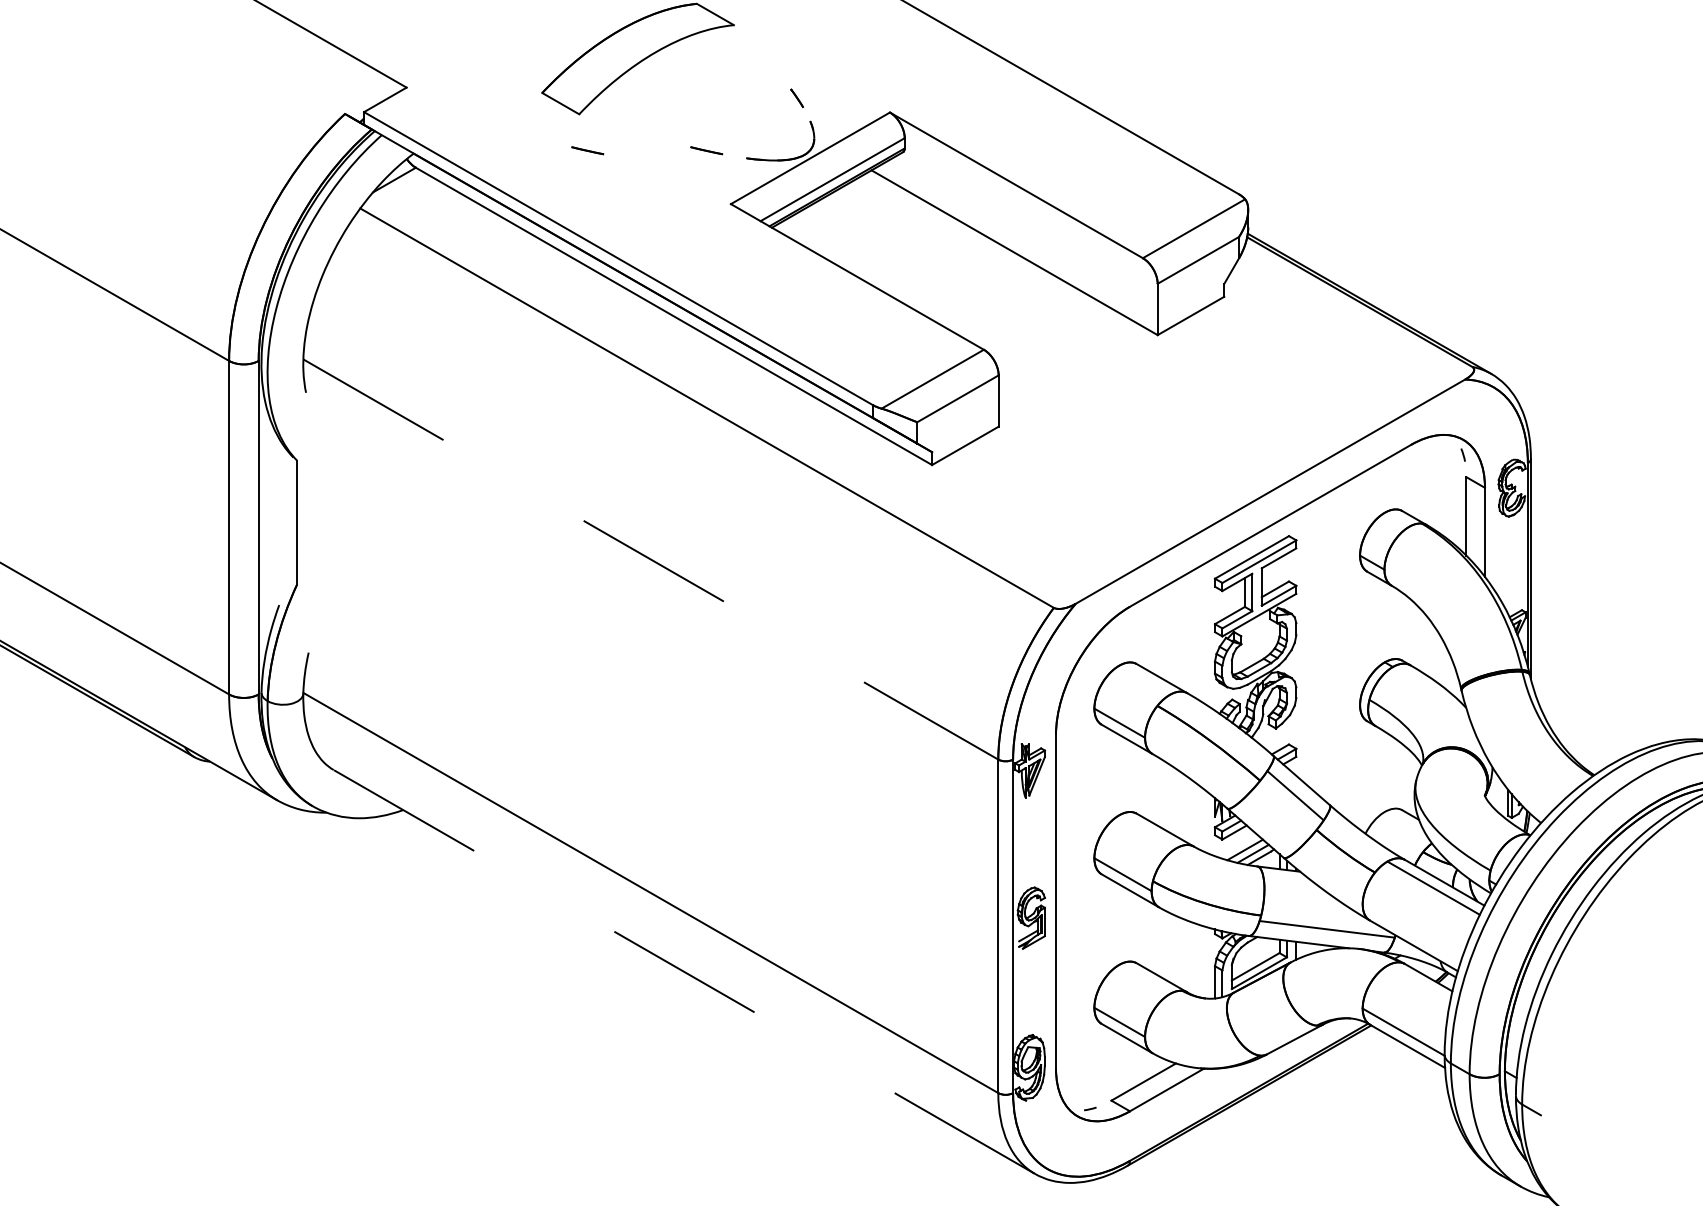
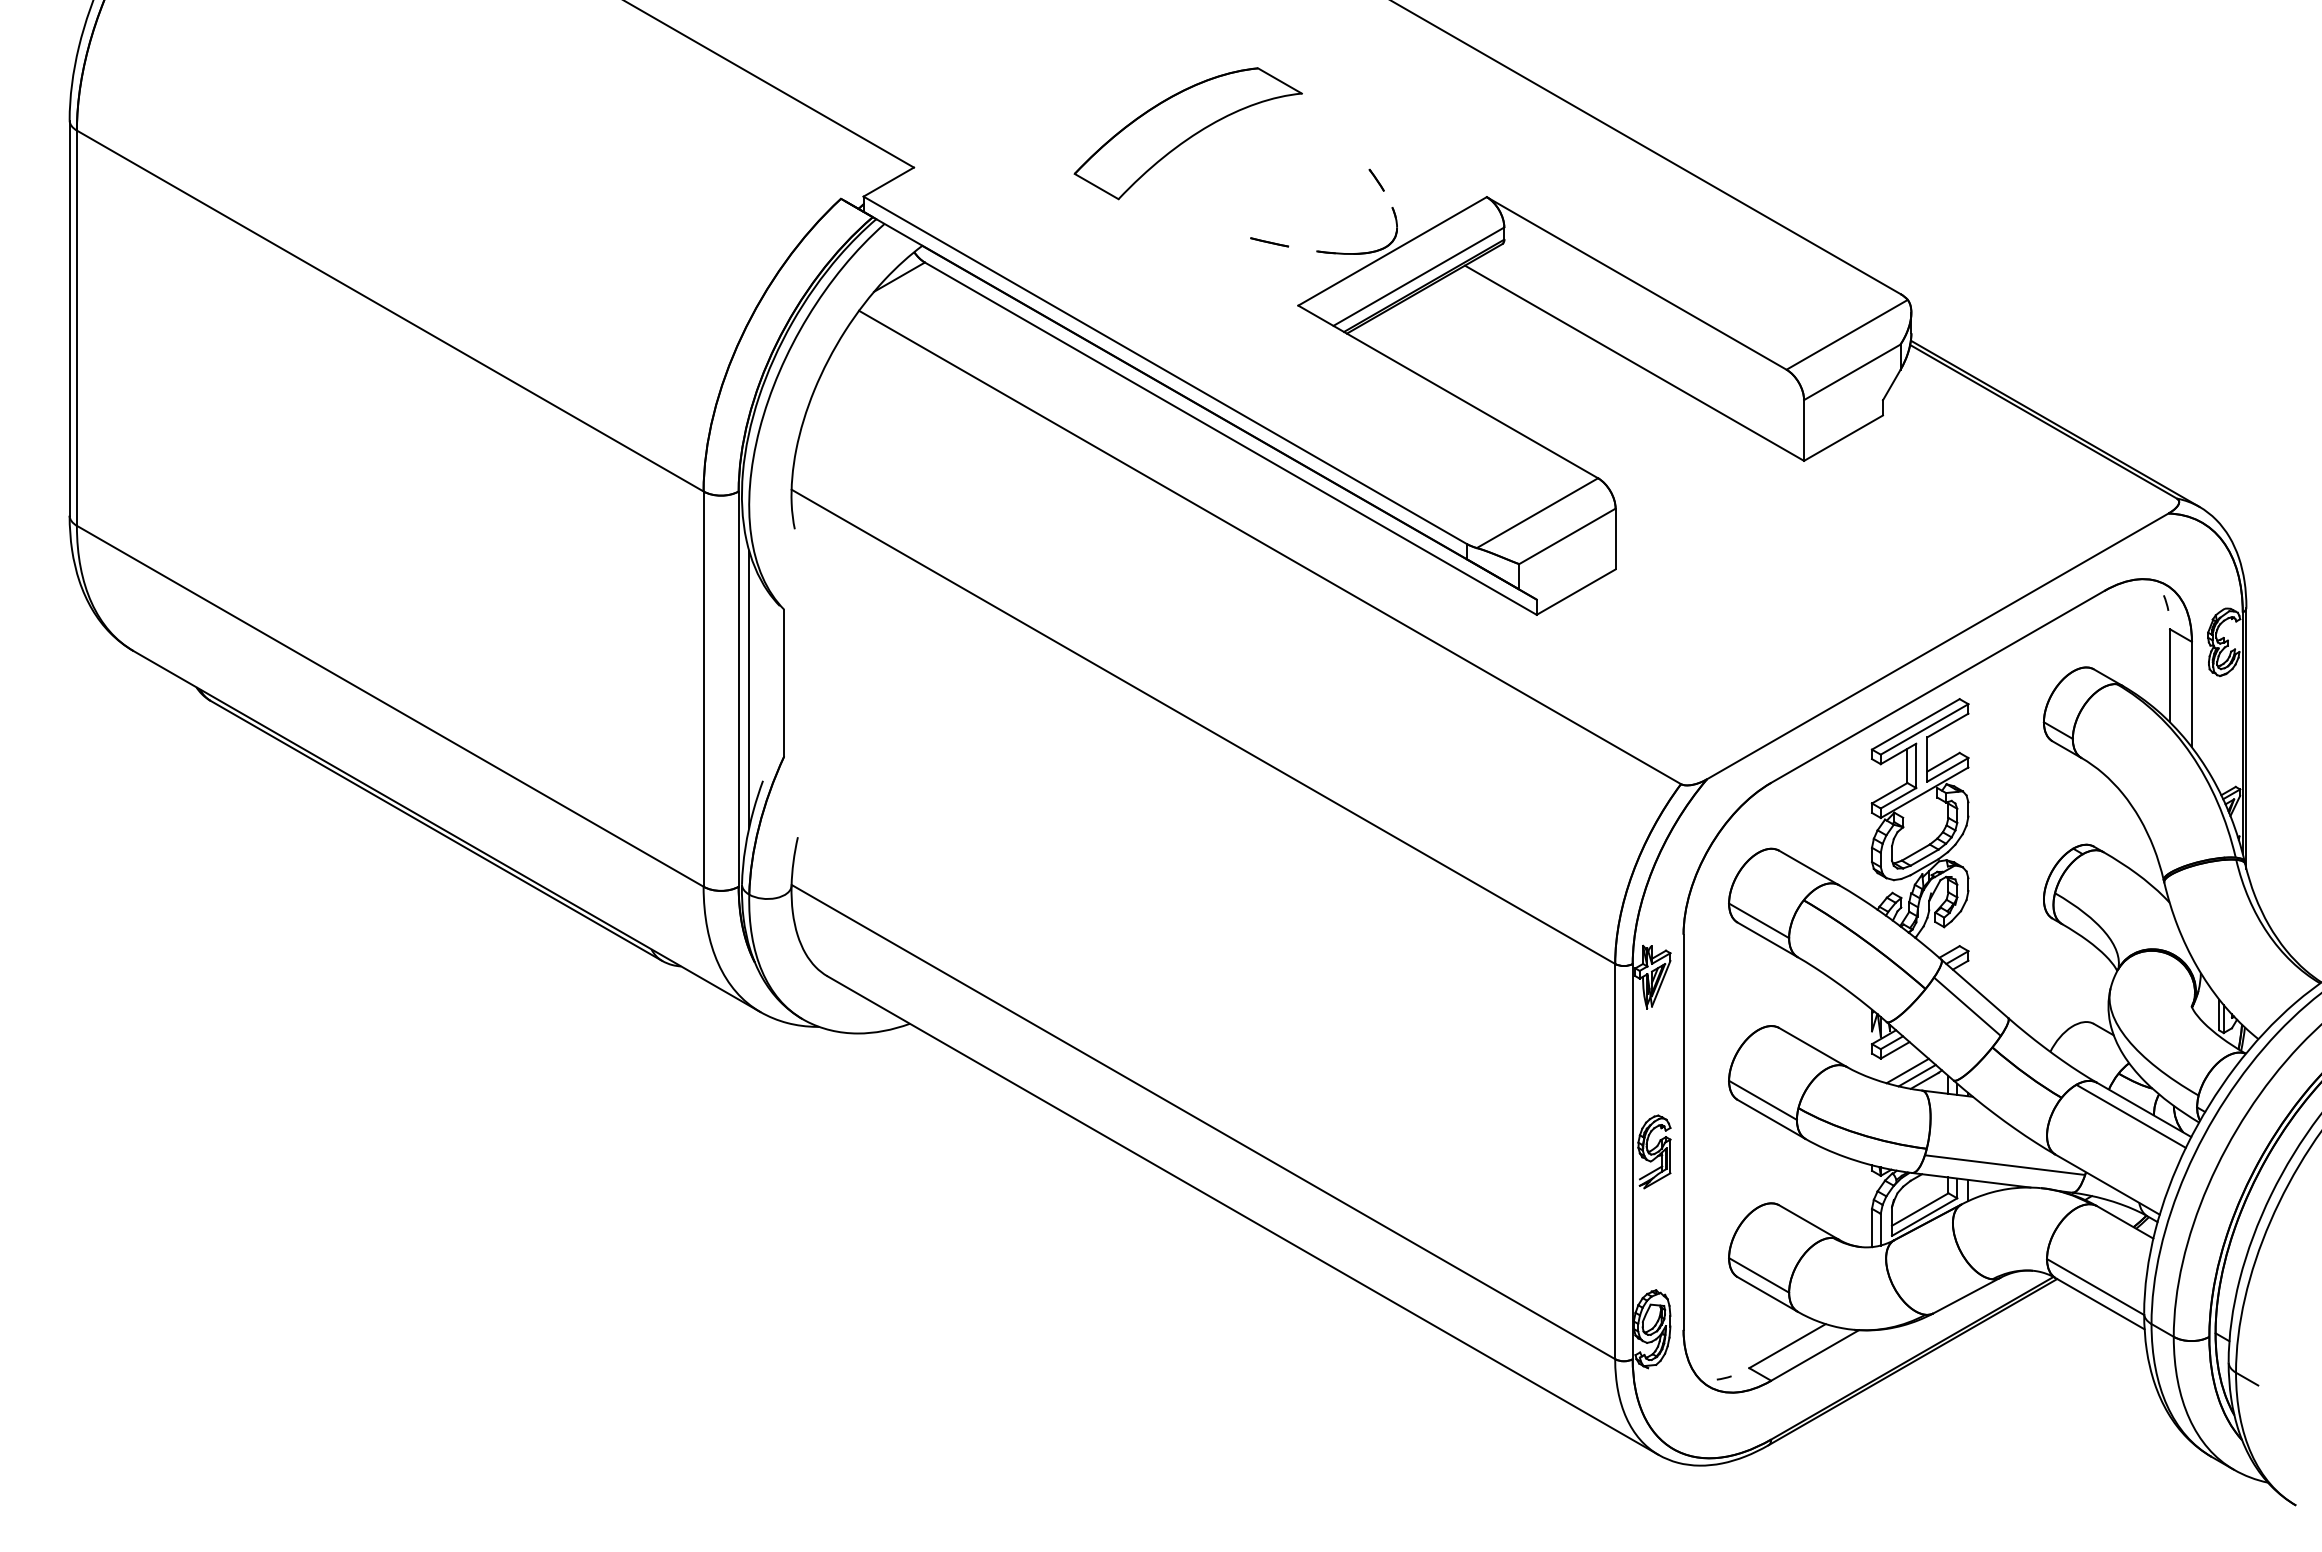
line: (587, 150) -> (1128, 242), removed
line: (267, 527) -> (749, 688), added
line: (650, 560) -> (1203, 727), dashed -> solid
line: (683, 971) -> (1242, 1215), dashed -> solid

